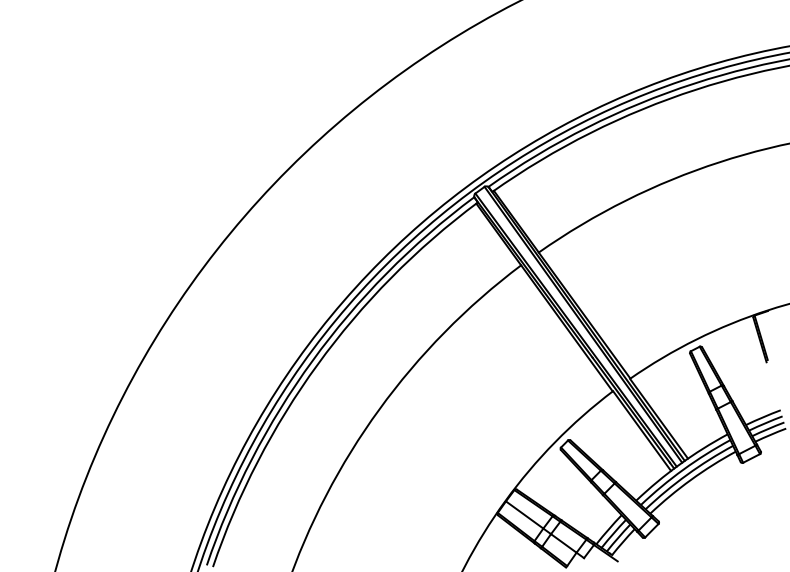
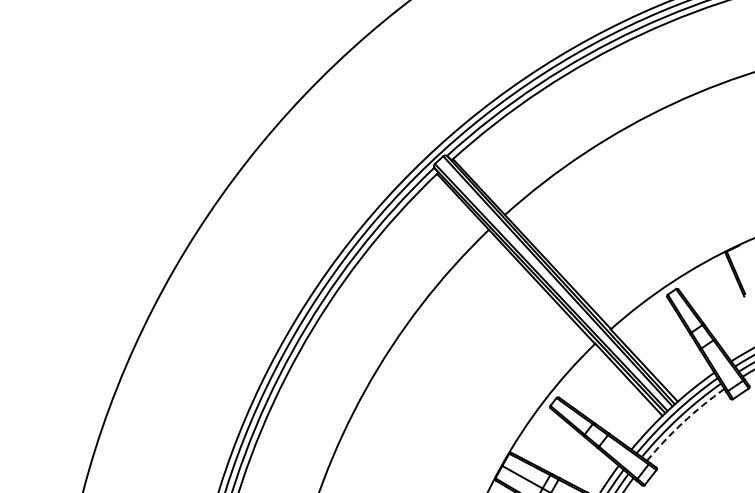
arc: (691, 479) -> (683, 421), solid -> dashed

